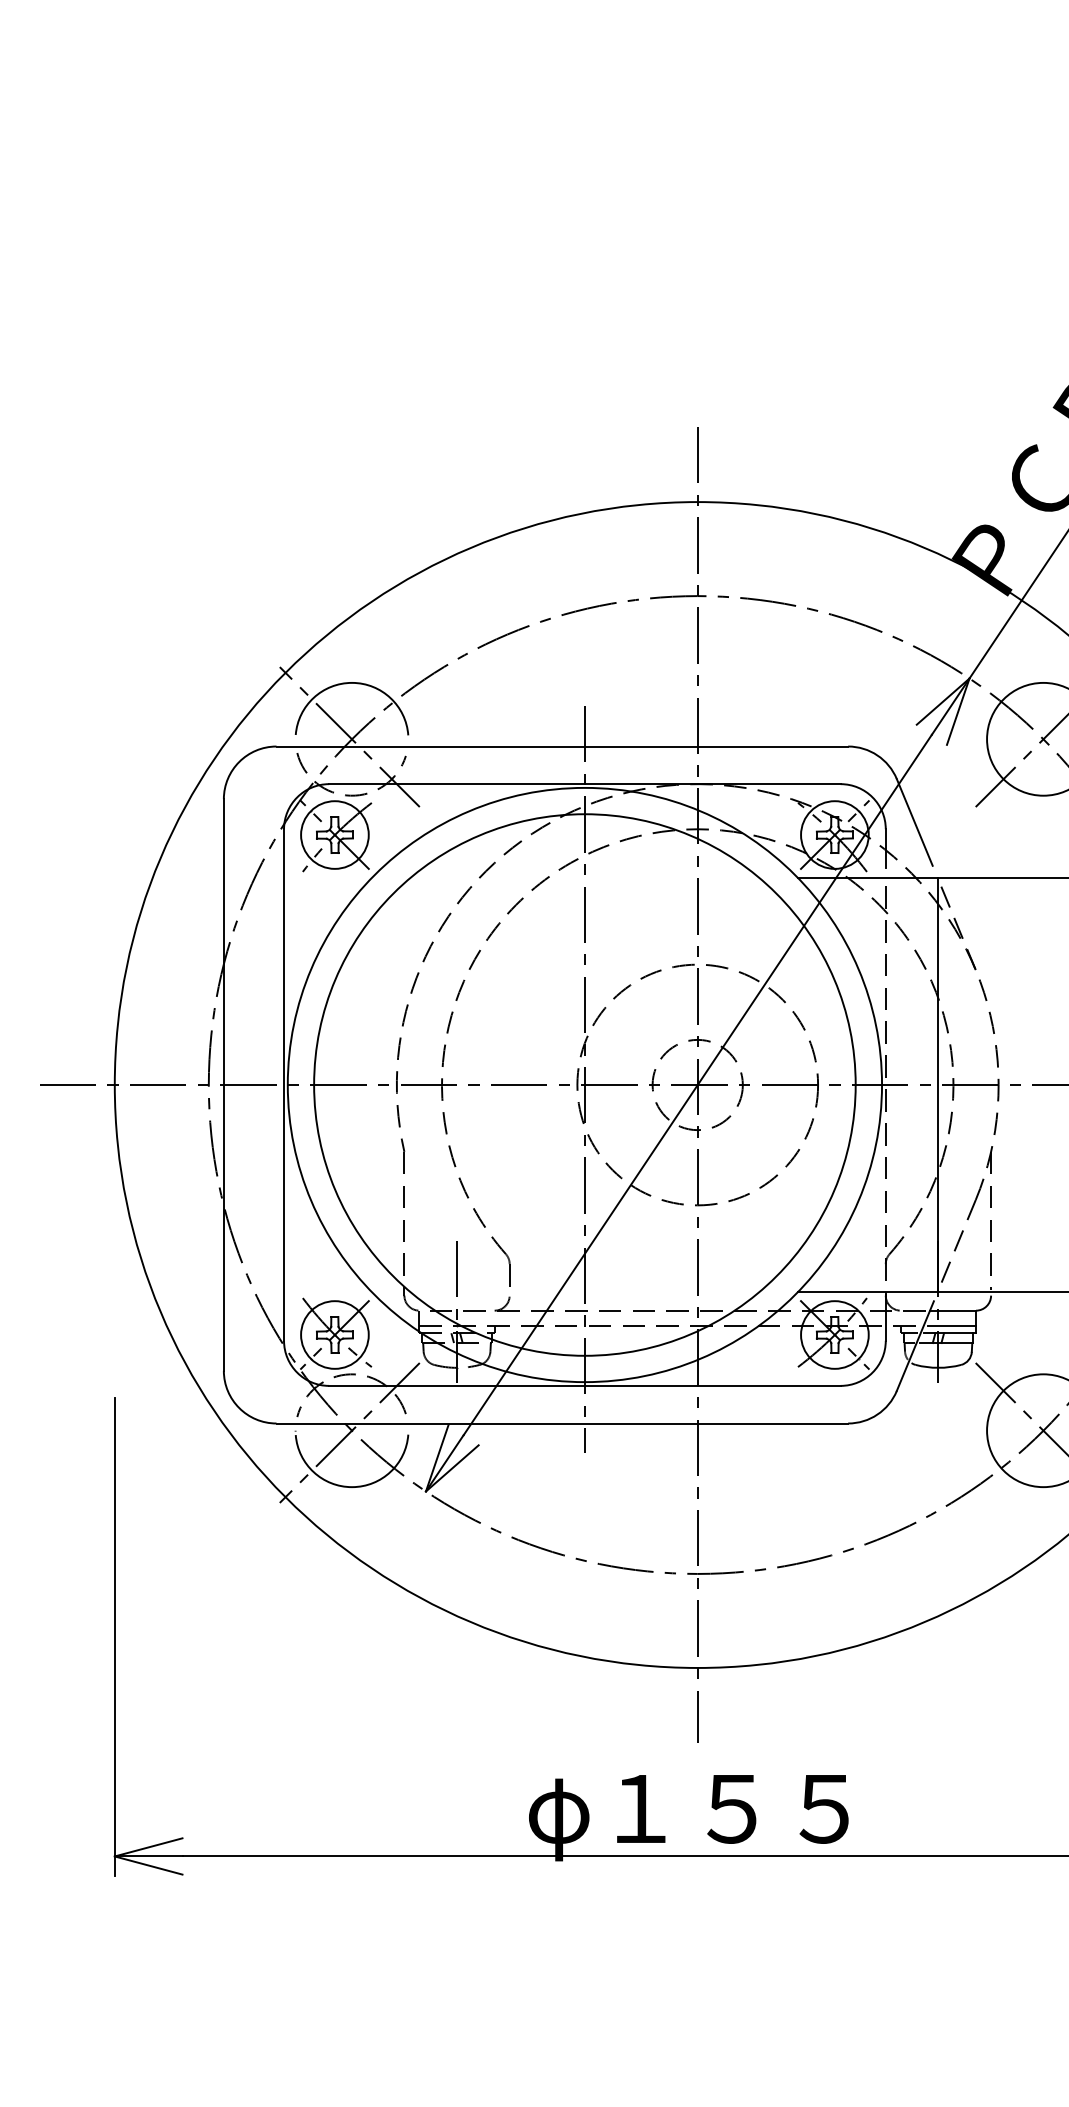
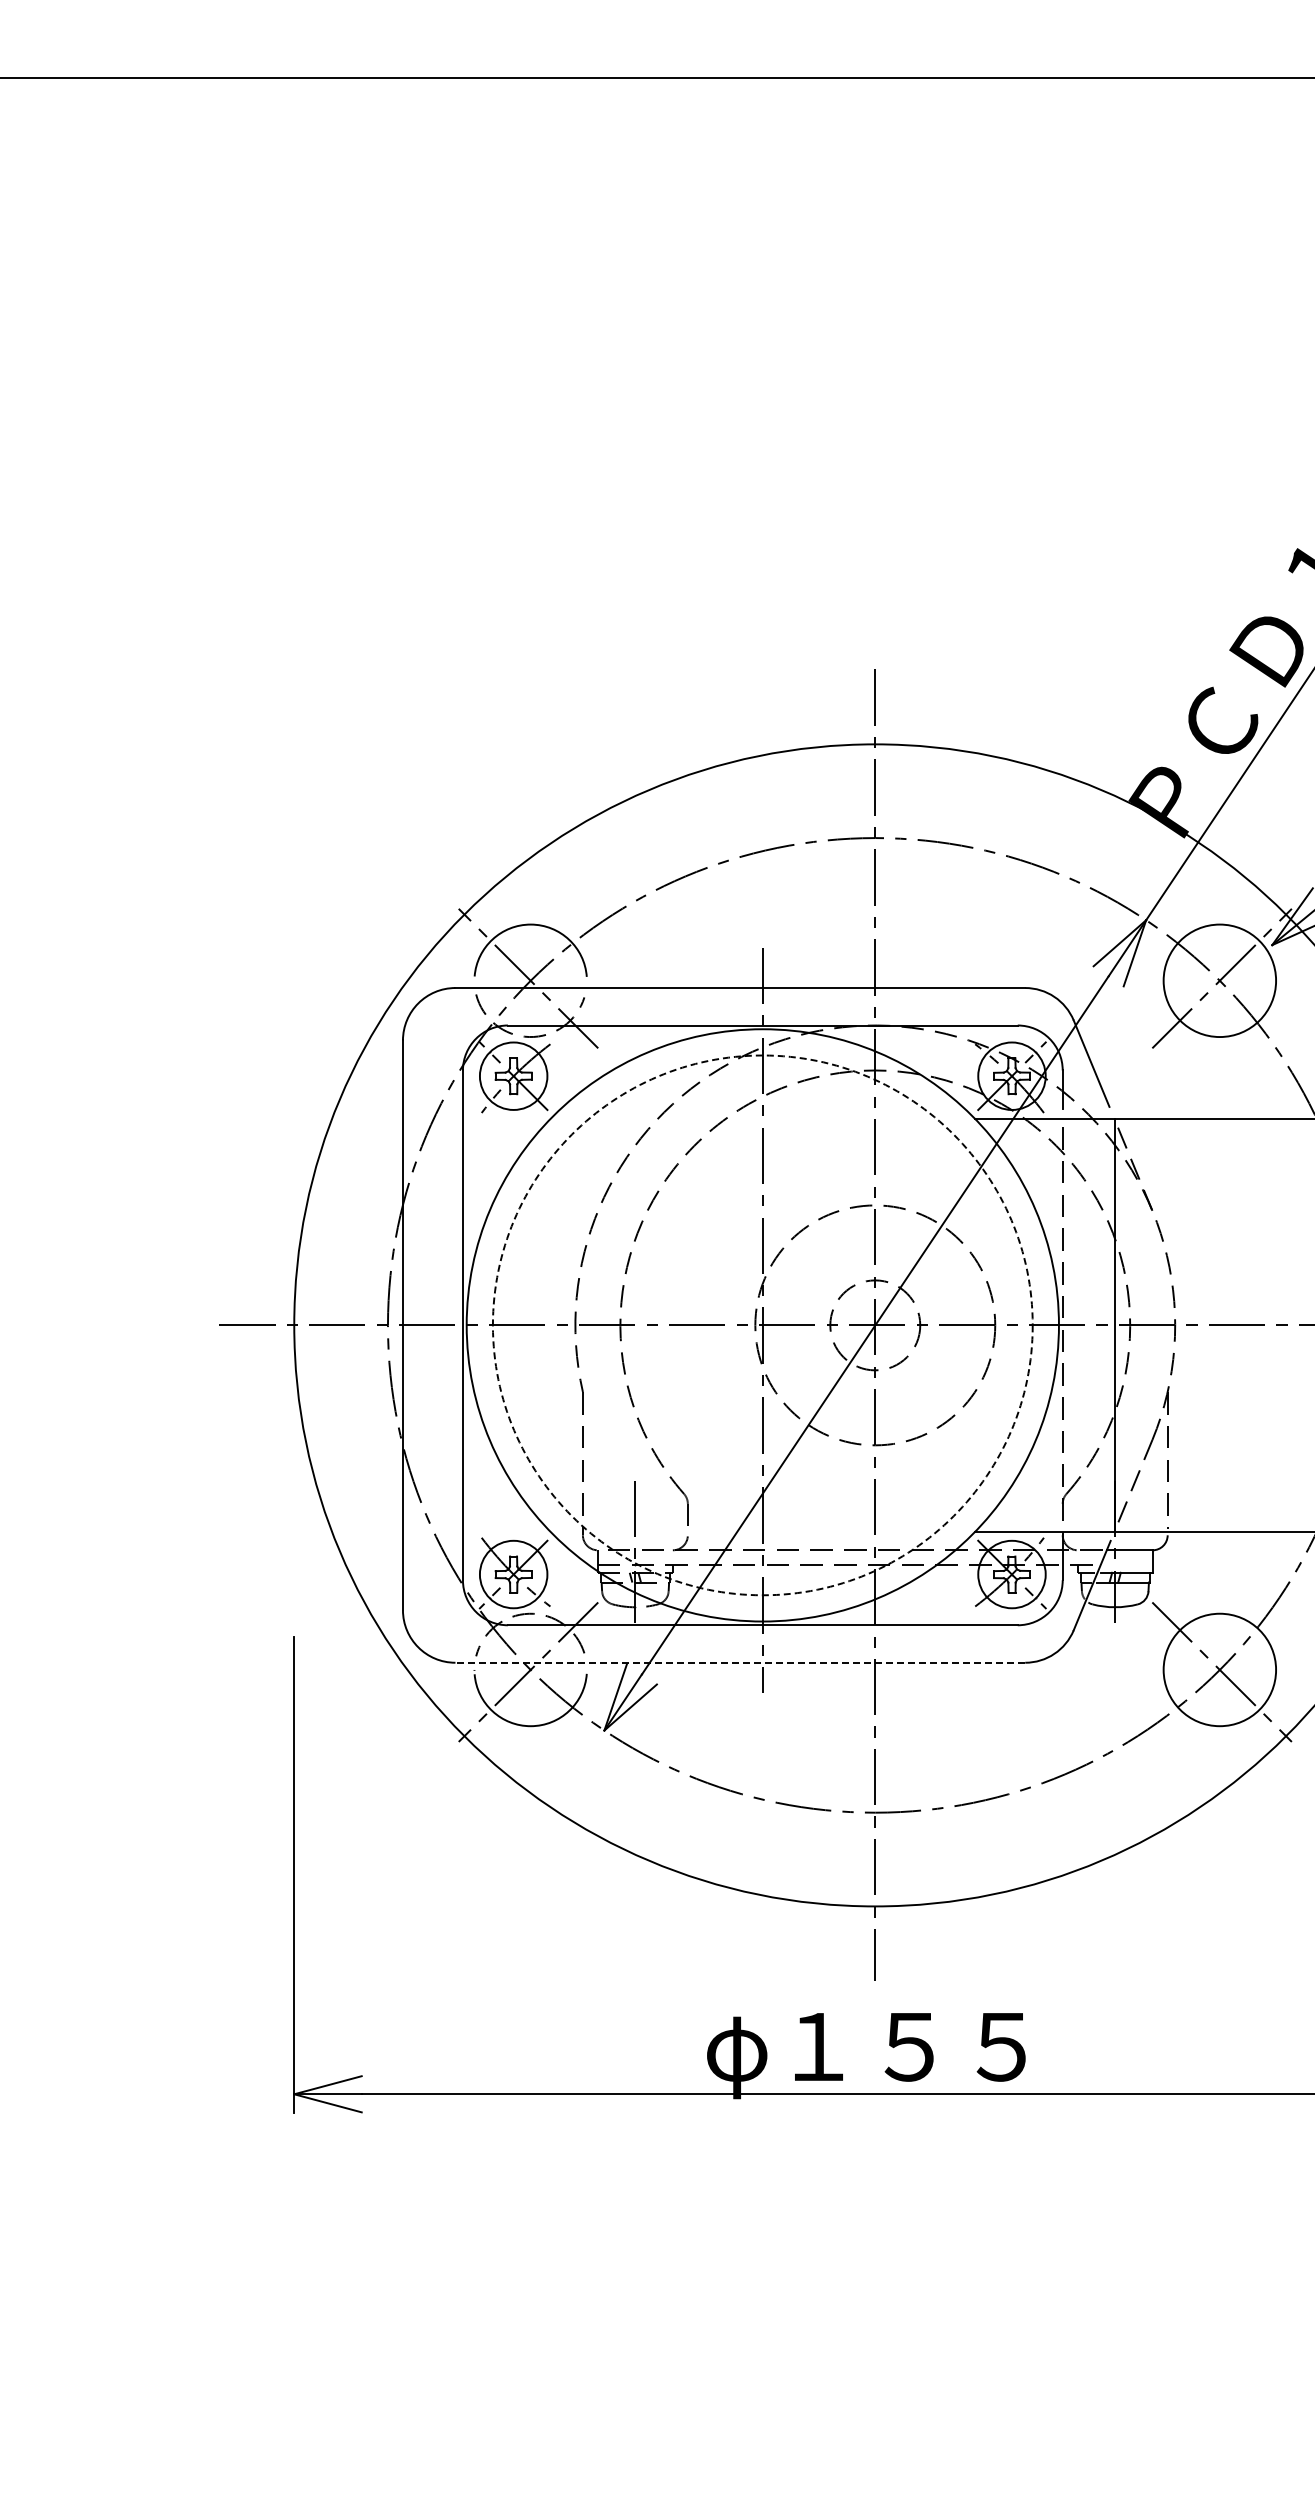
circle: (584, 1085) -> (762, 1325), solid -> dashed
line: (951, 1325) -> (1128, 1565), removed
line: (562, 1423) -> (740, 1662), solid -> dashed

